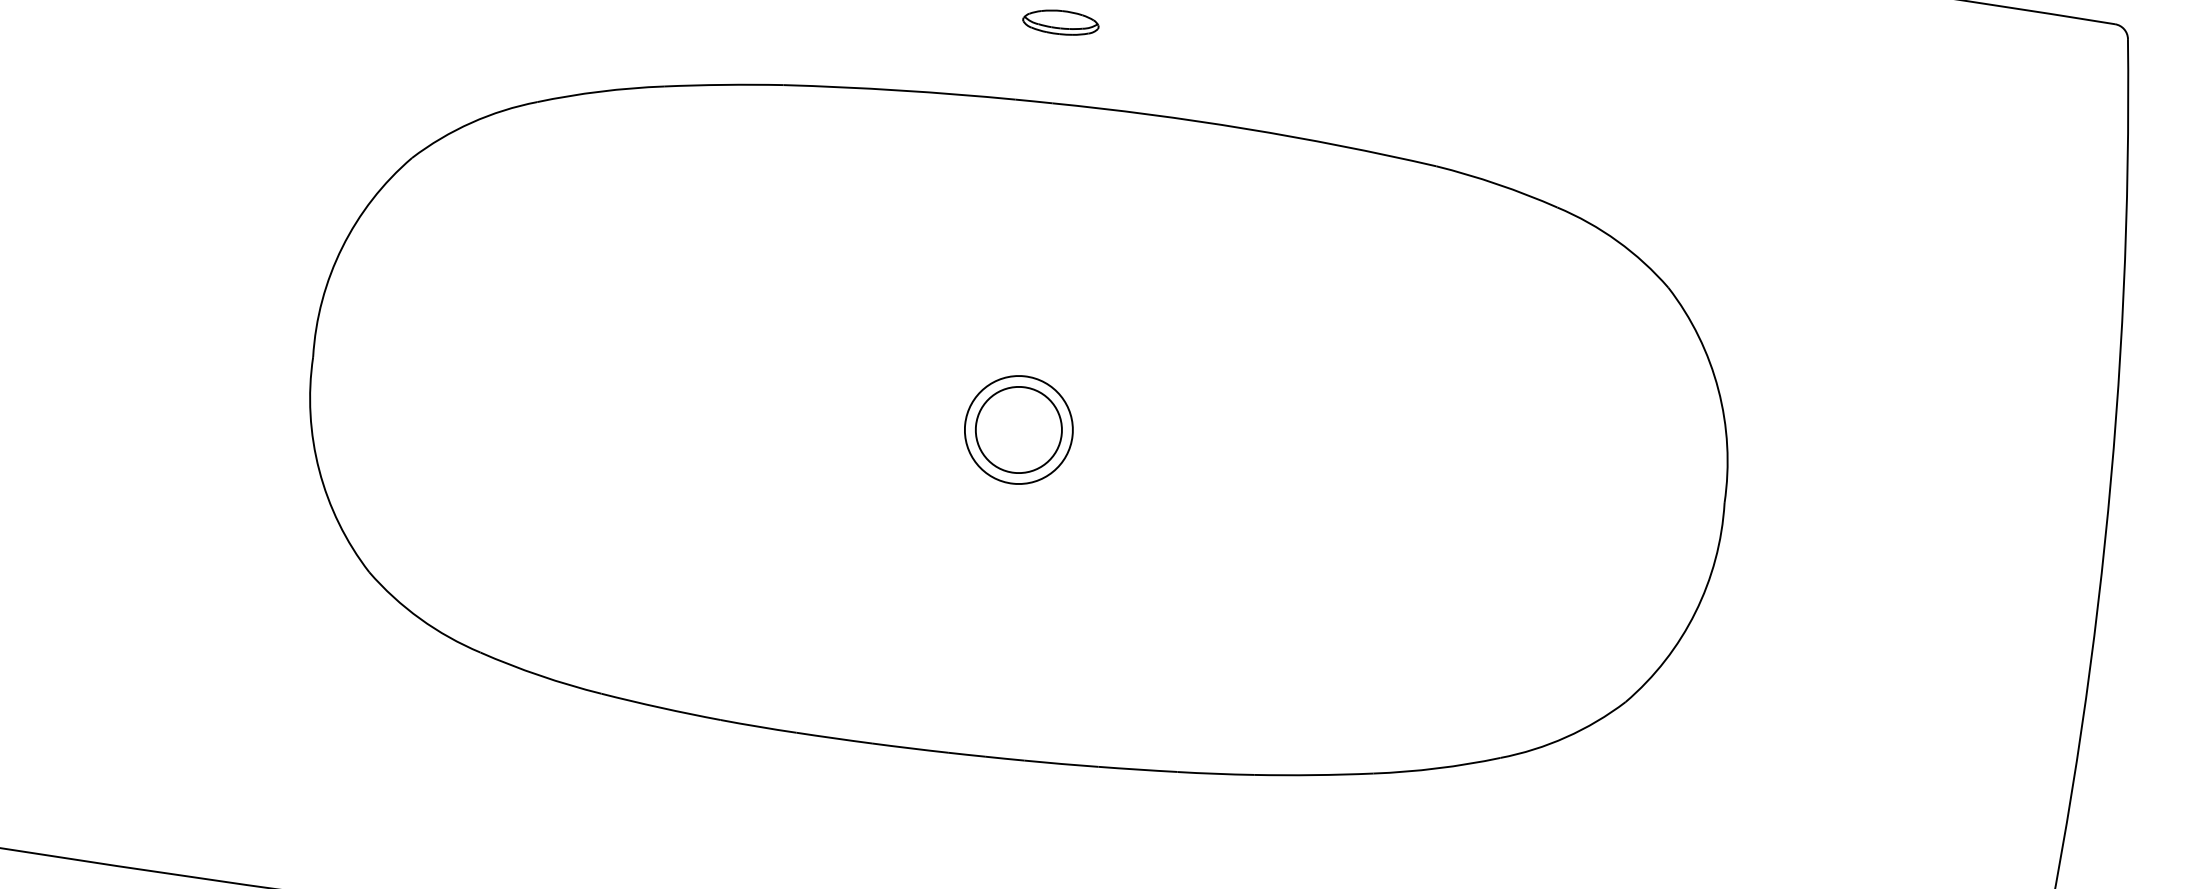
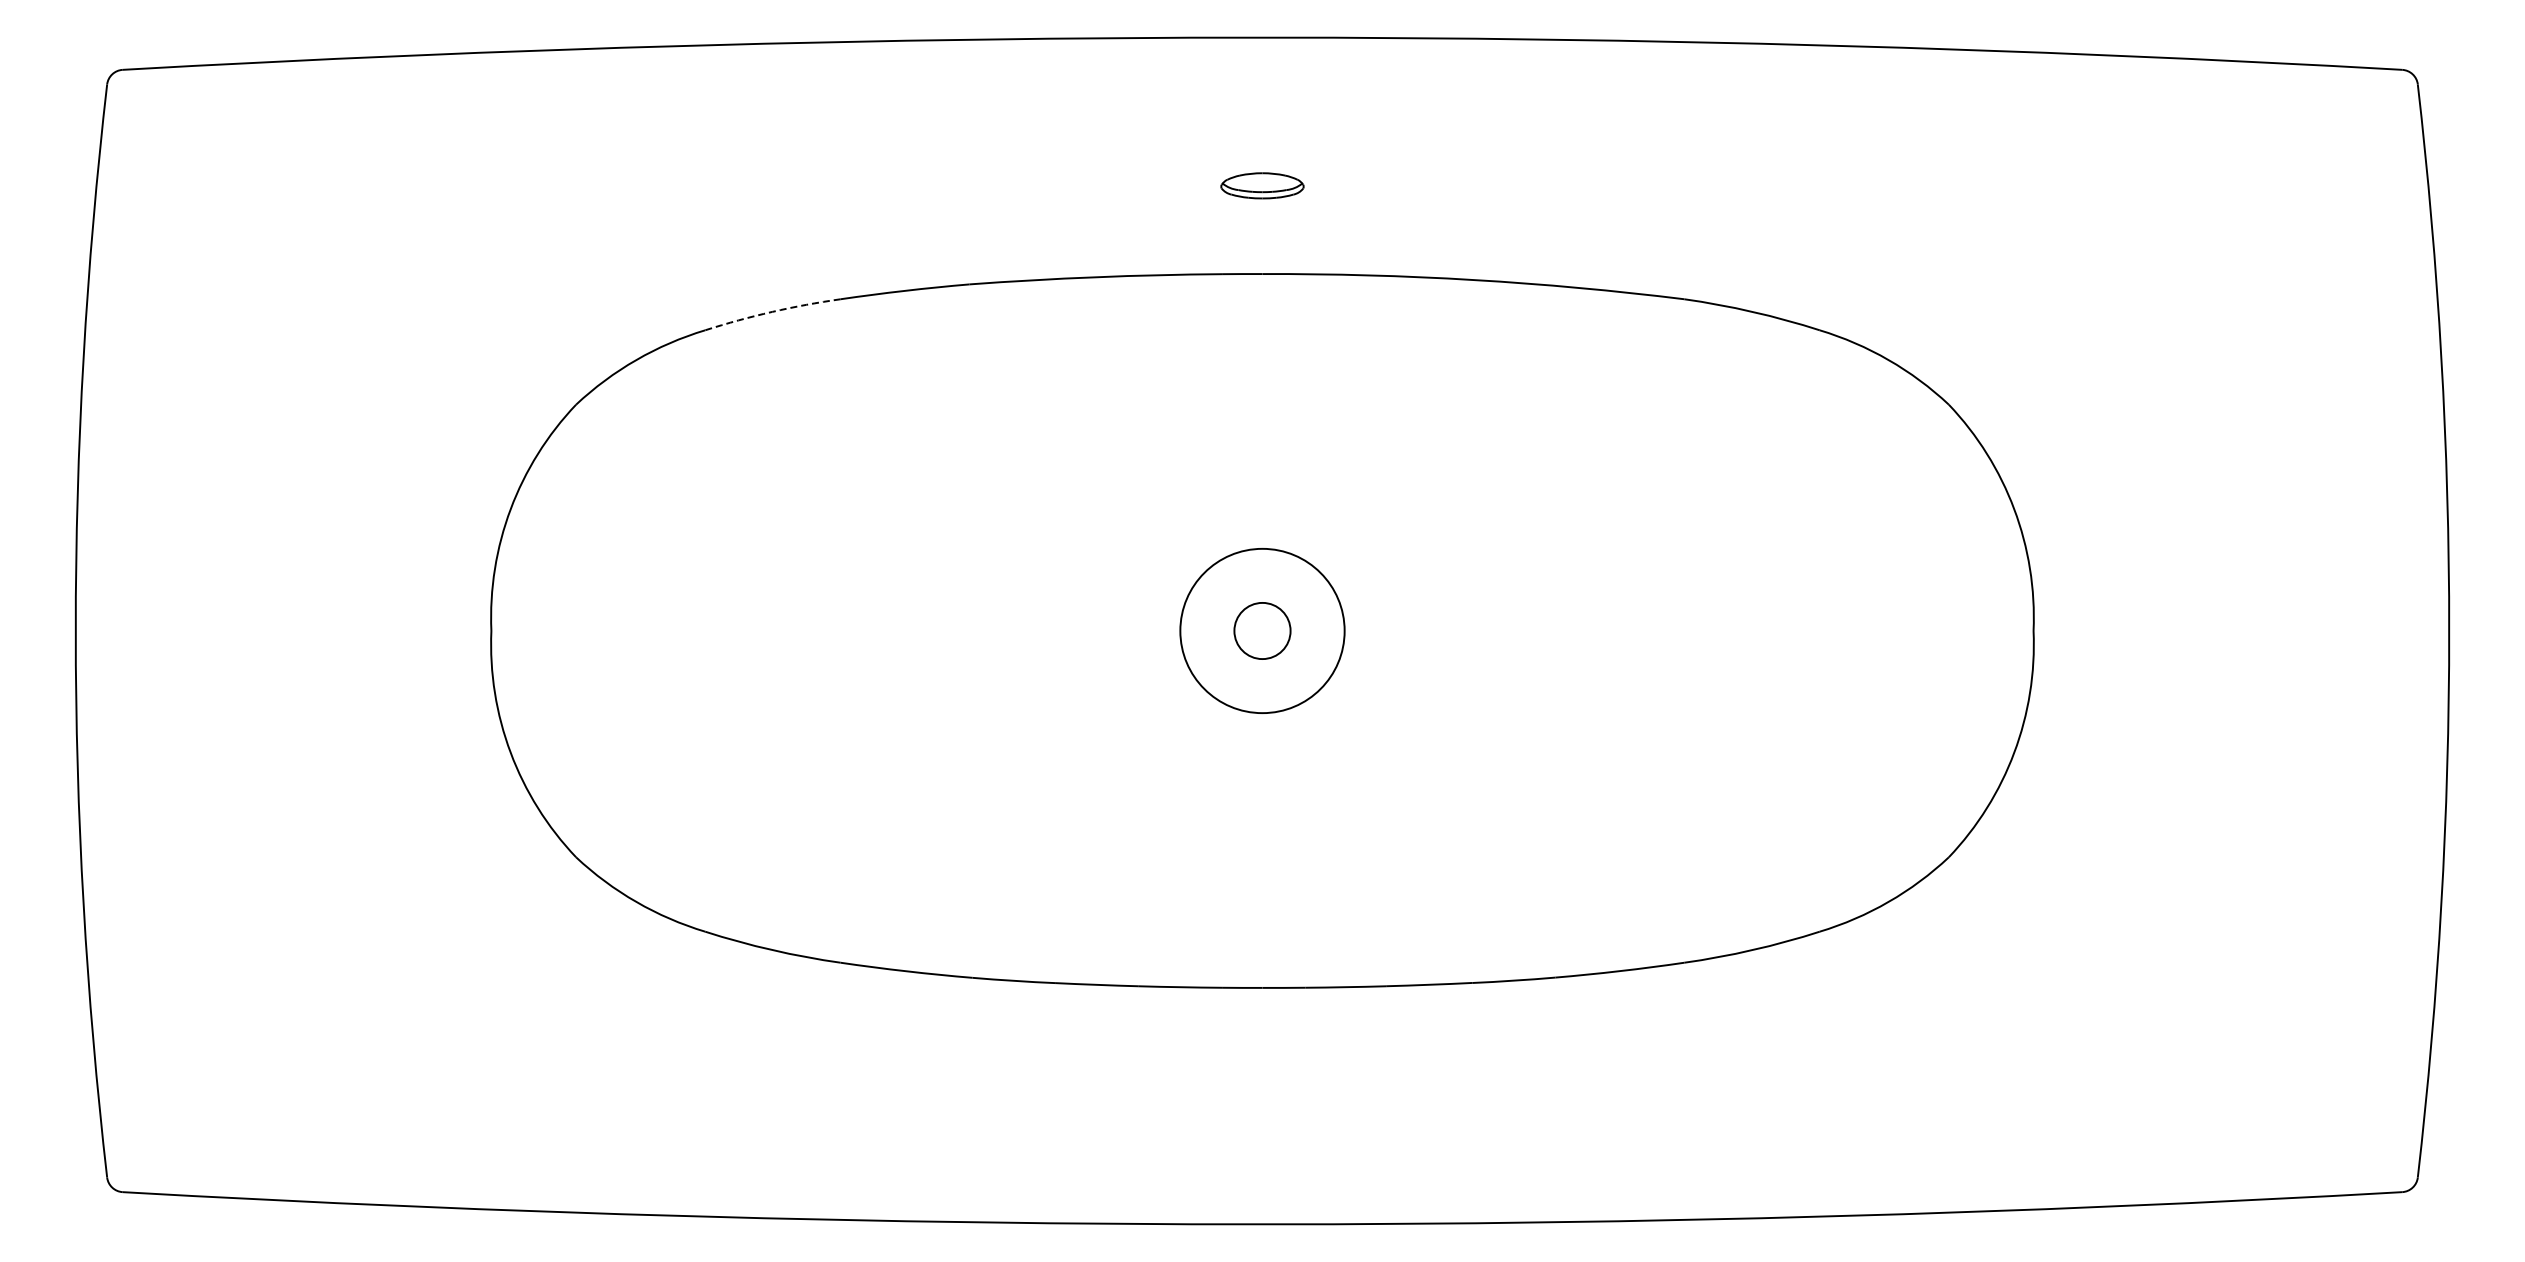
arc: (600, 91) -> (772, 311), solid -> dashed
circle: (1018, 429) -> (1262, 630), size x0.6
circle: (1018, 429) -> (1262, 630), size x1.4

